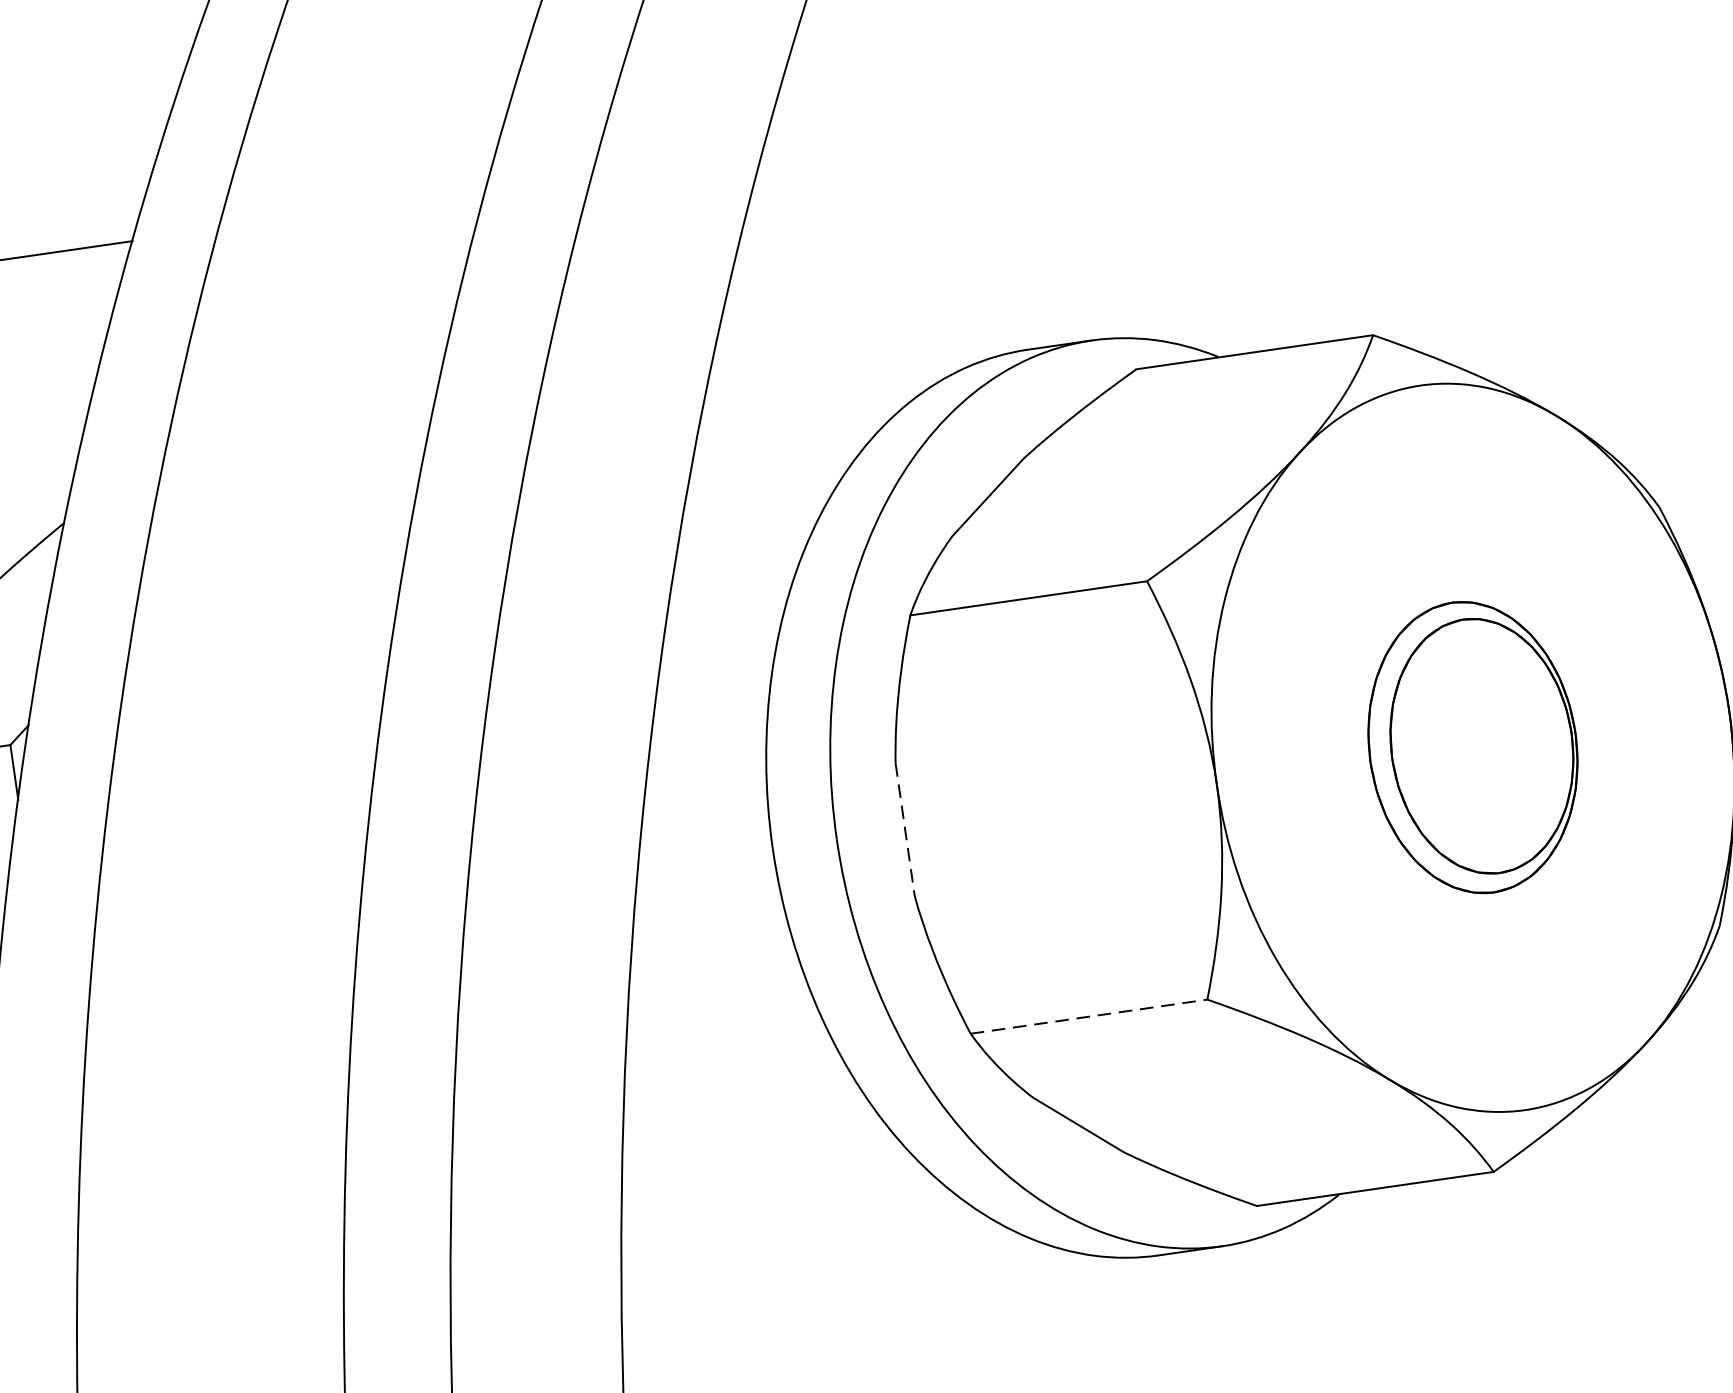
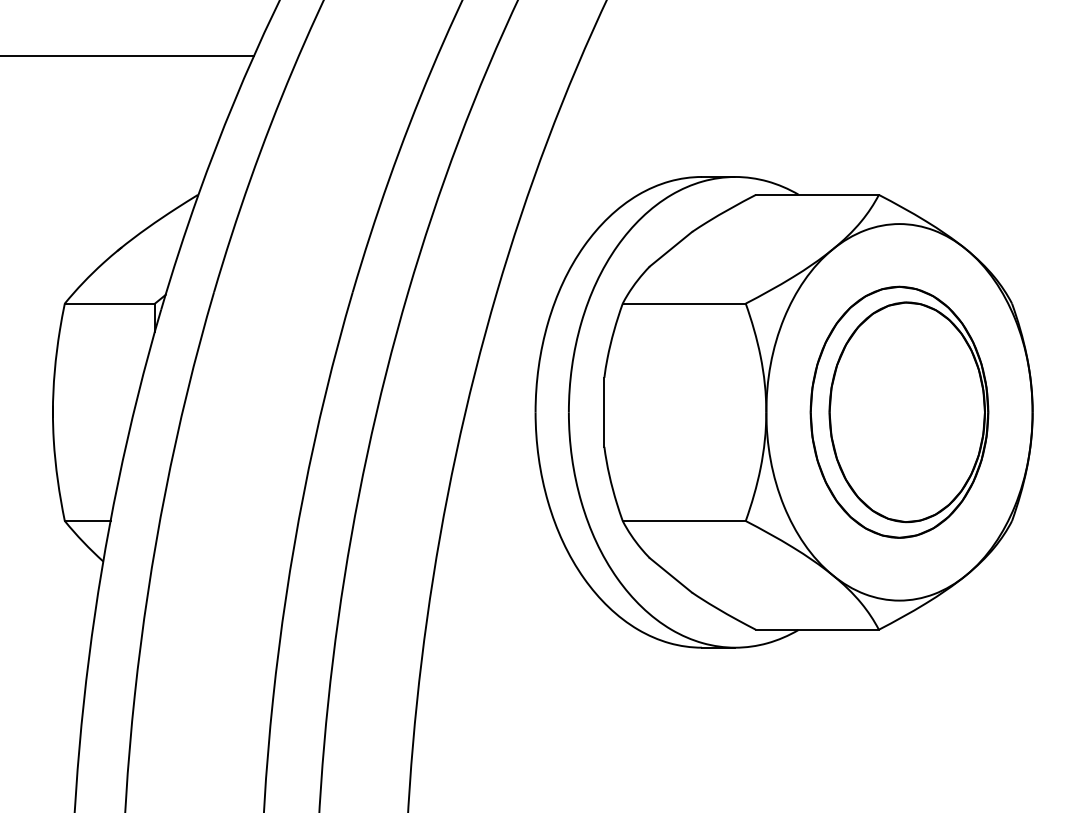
part: (1472, 746) -> (899, 411), size x1.67
line: (905, 829) -> (604, 412), dashed -> solid
line: (1089, 1017) -> (684, 521), dashed -> solid

